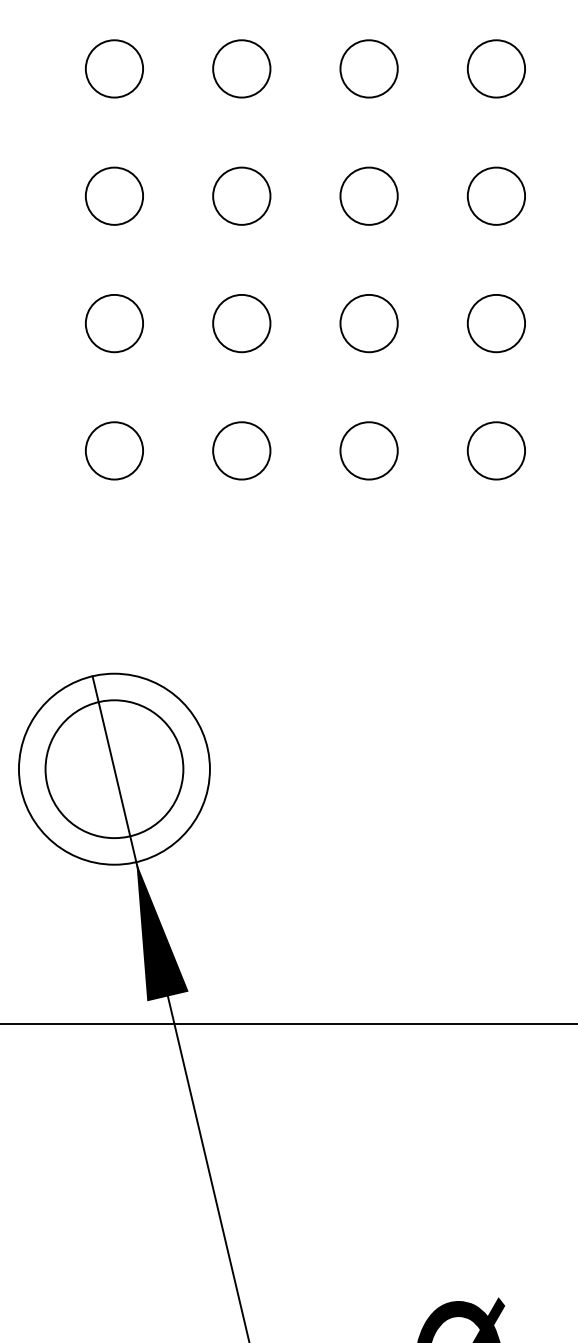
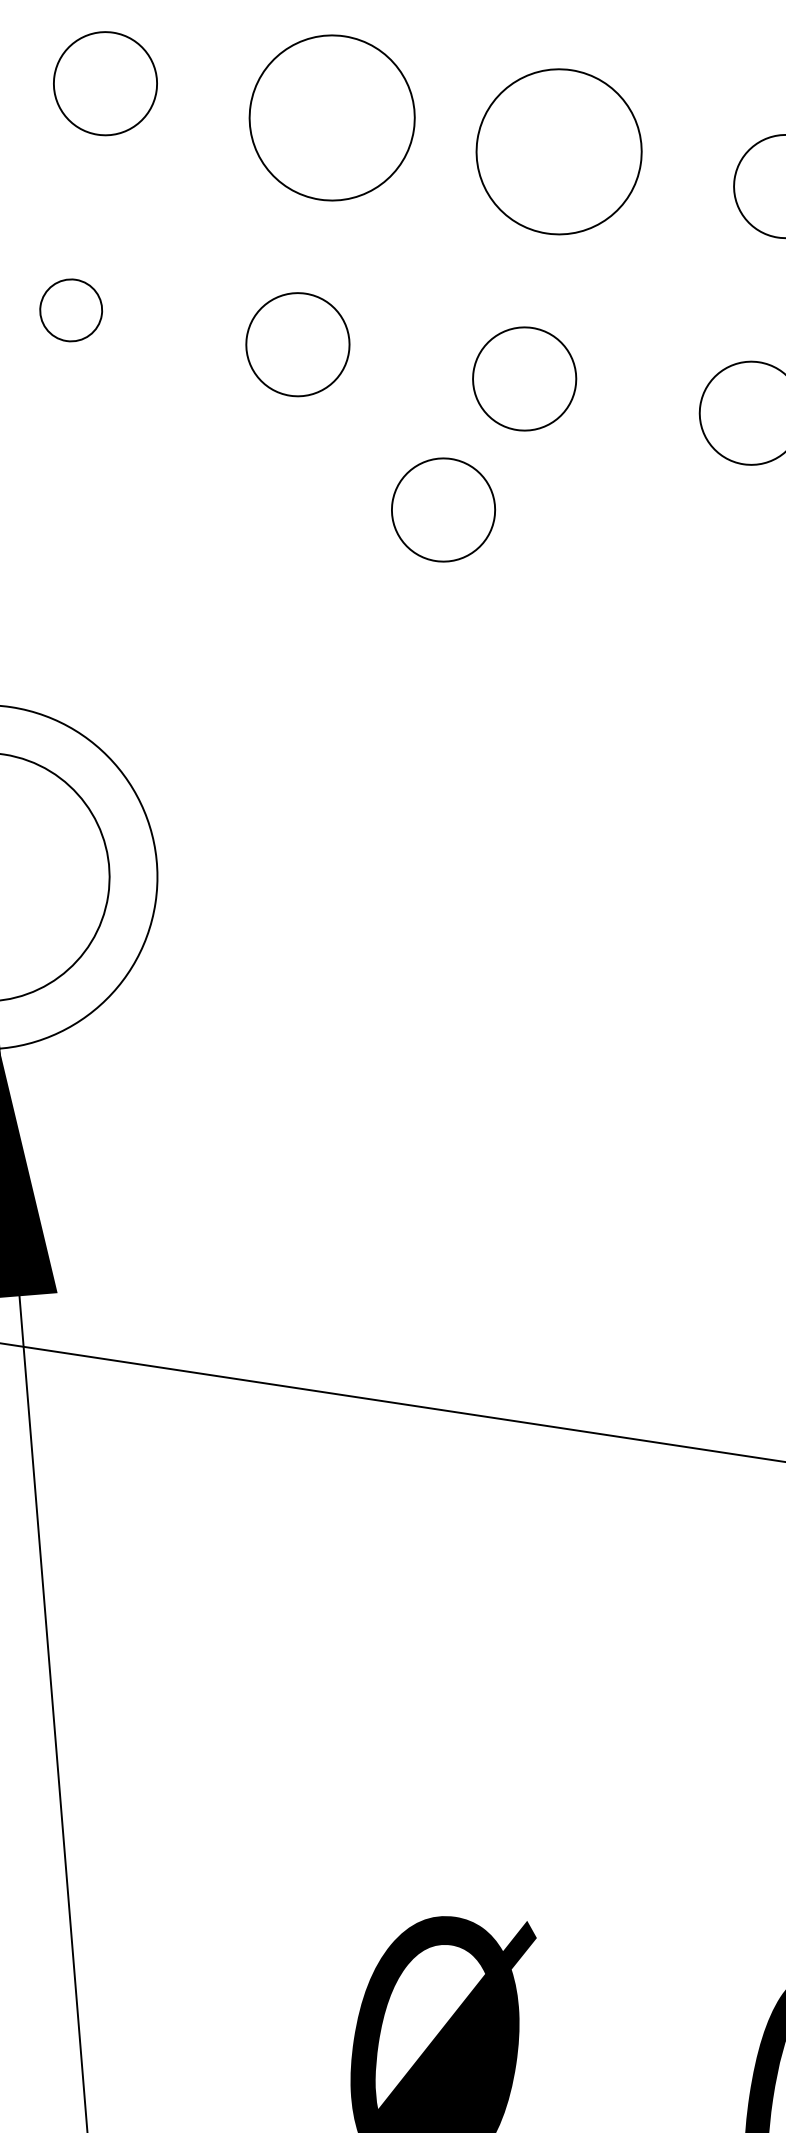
circle: (241, 323) -> (331, 117), size x1.6
circle: (368, 323) -> (557, 151), size x1.6
circle: (114, 450) -> (71, 309), size x0.6
circle: (334, 529) -> (441, 509), added

